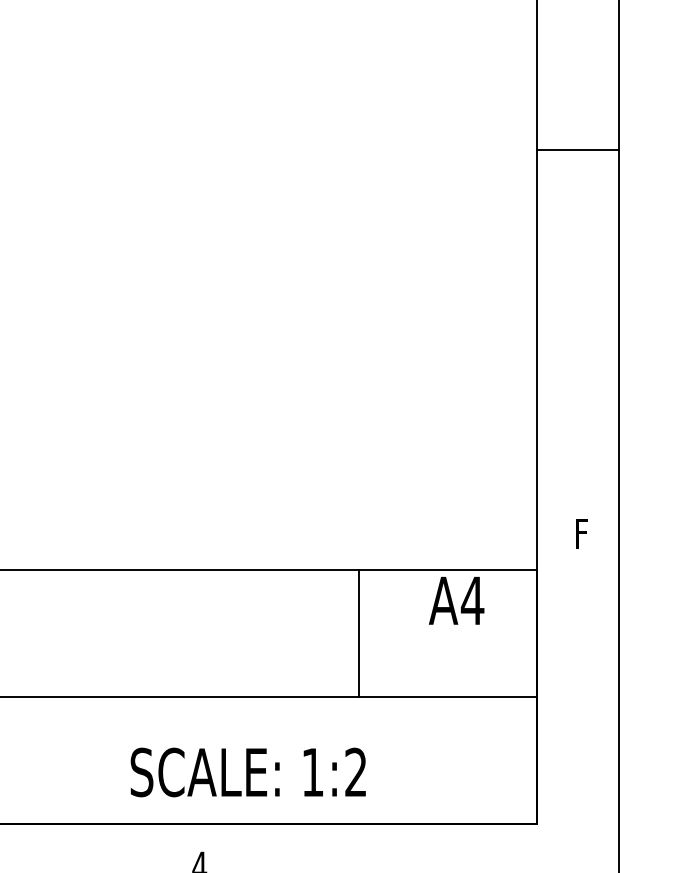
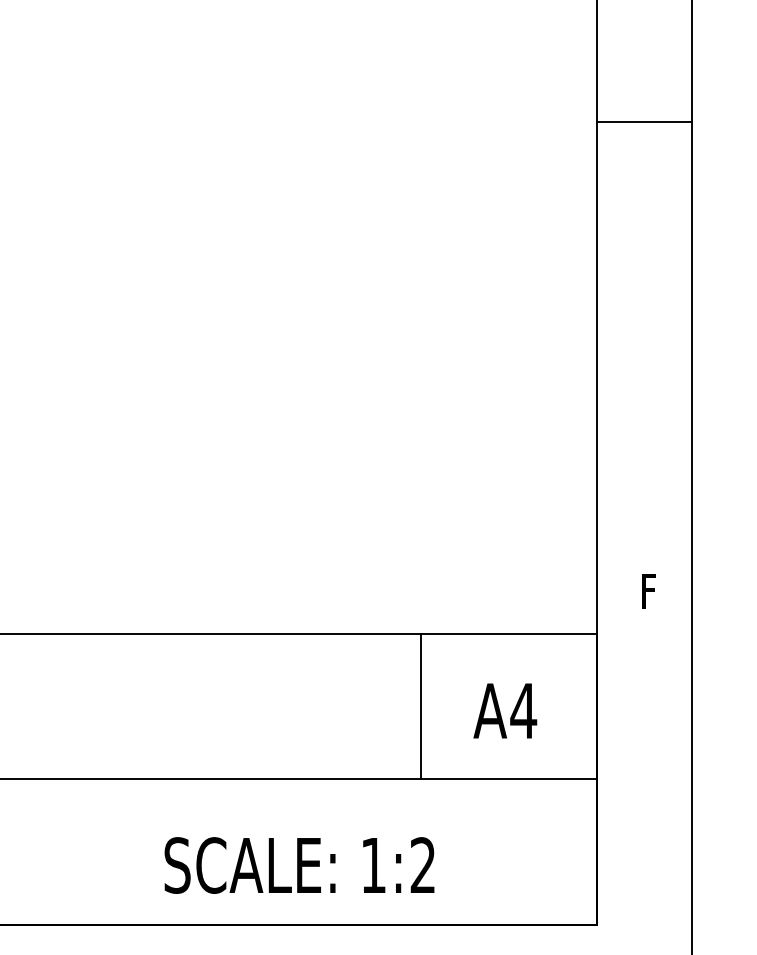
line: (577, 149) -> (643, 122), moved
text: (456, 600) -> (505, 710), moved
line: (359, 633) -> (421, 706), moved
text: (247, 772) -> (298, 865), moved

